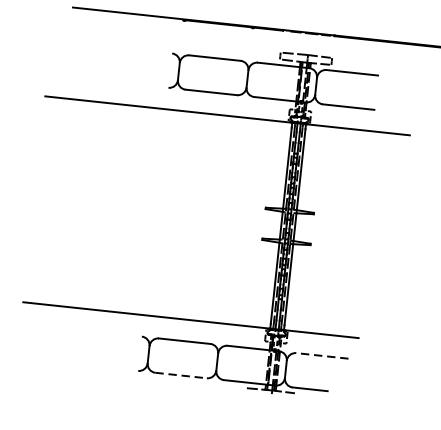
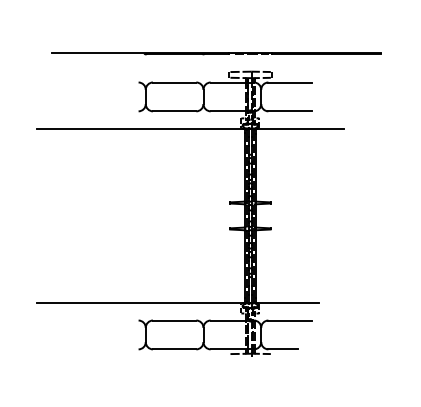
line: (322, 355) -> (290, 320), dashed -> solid
line: (180, 375) -> (174, 349), dashed -> solid

